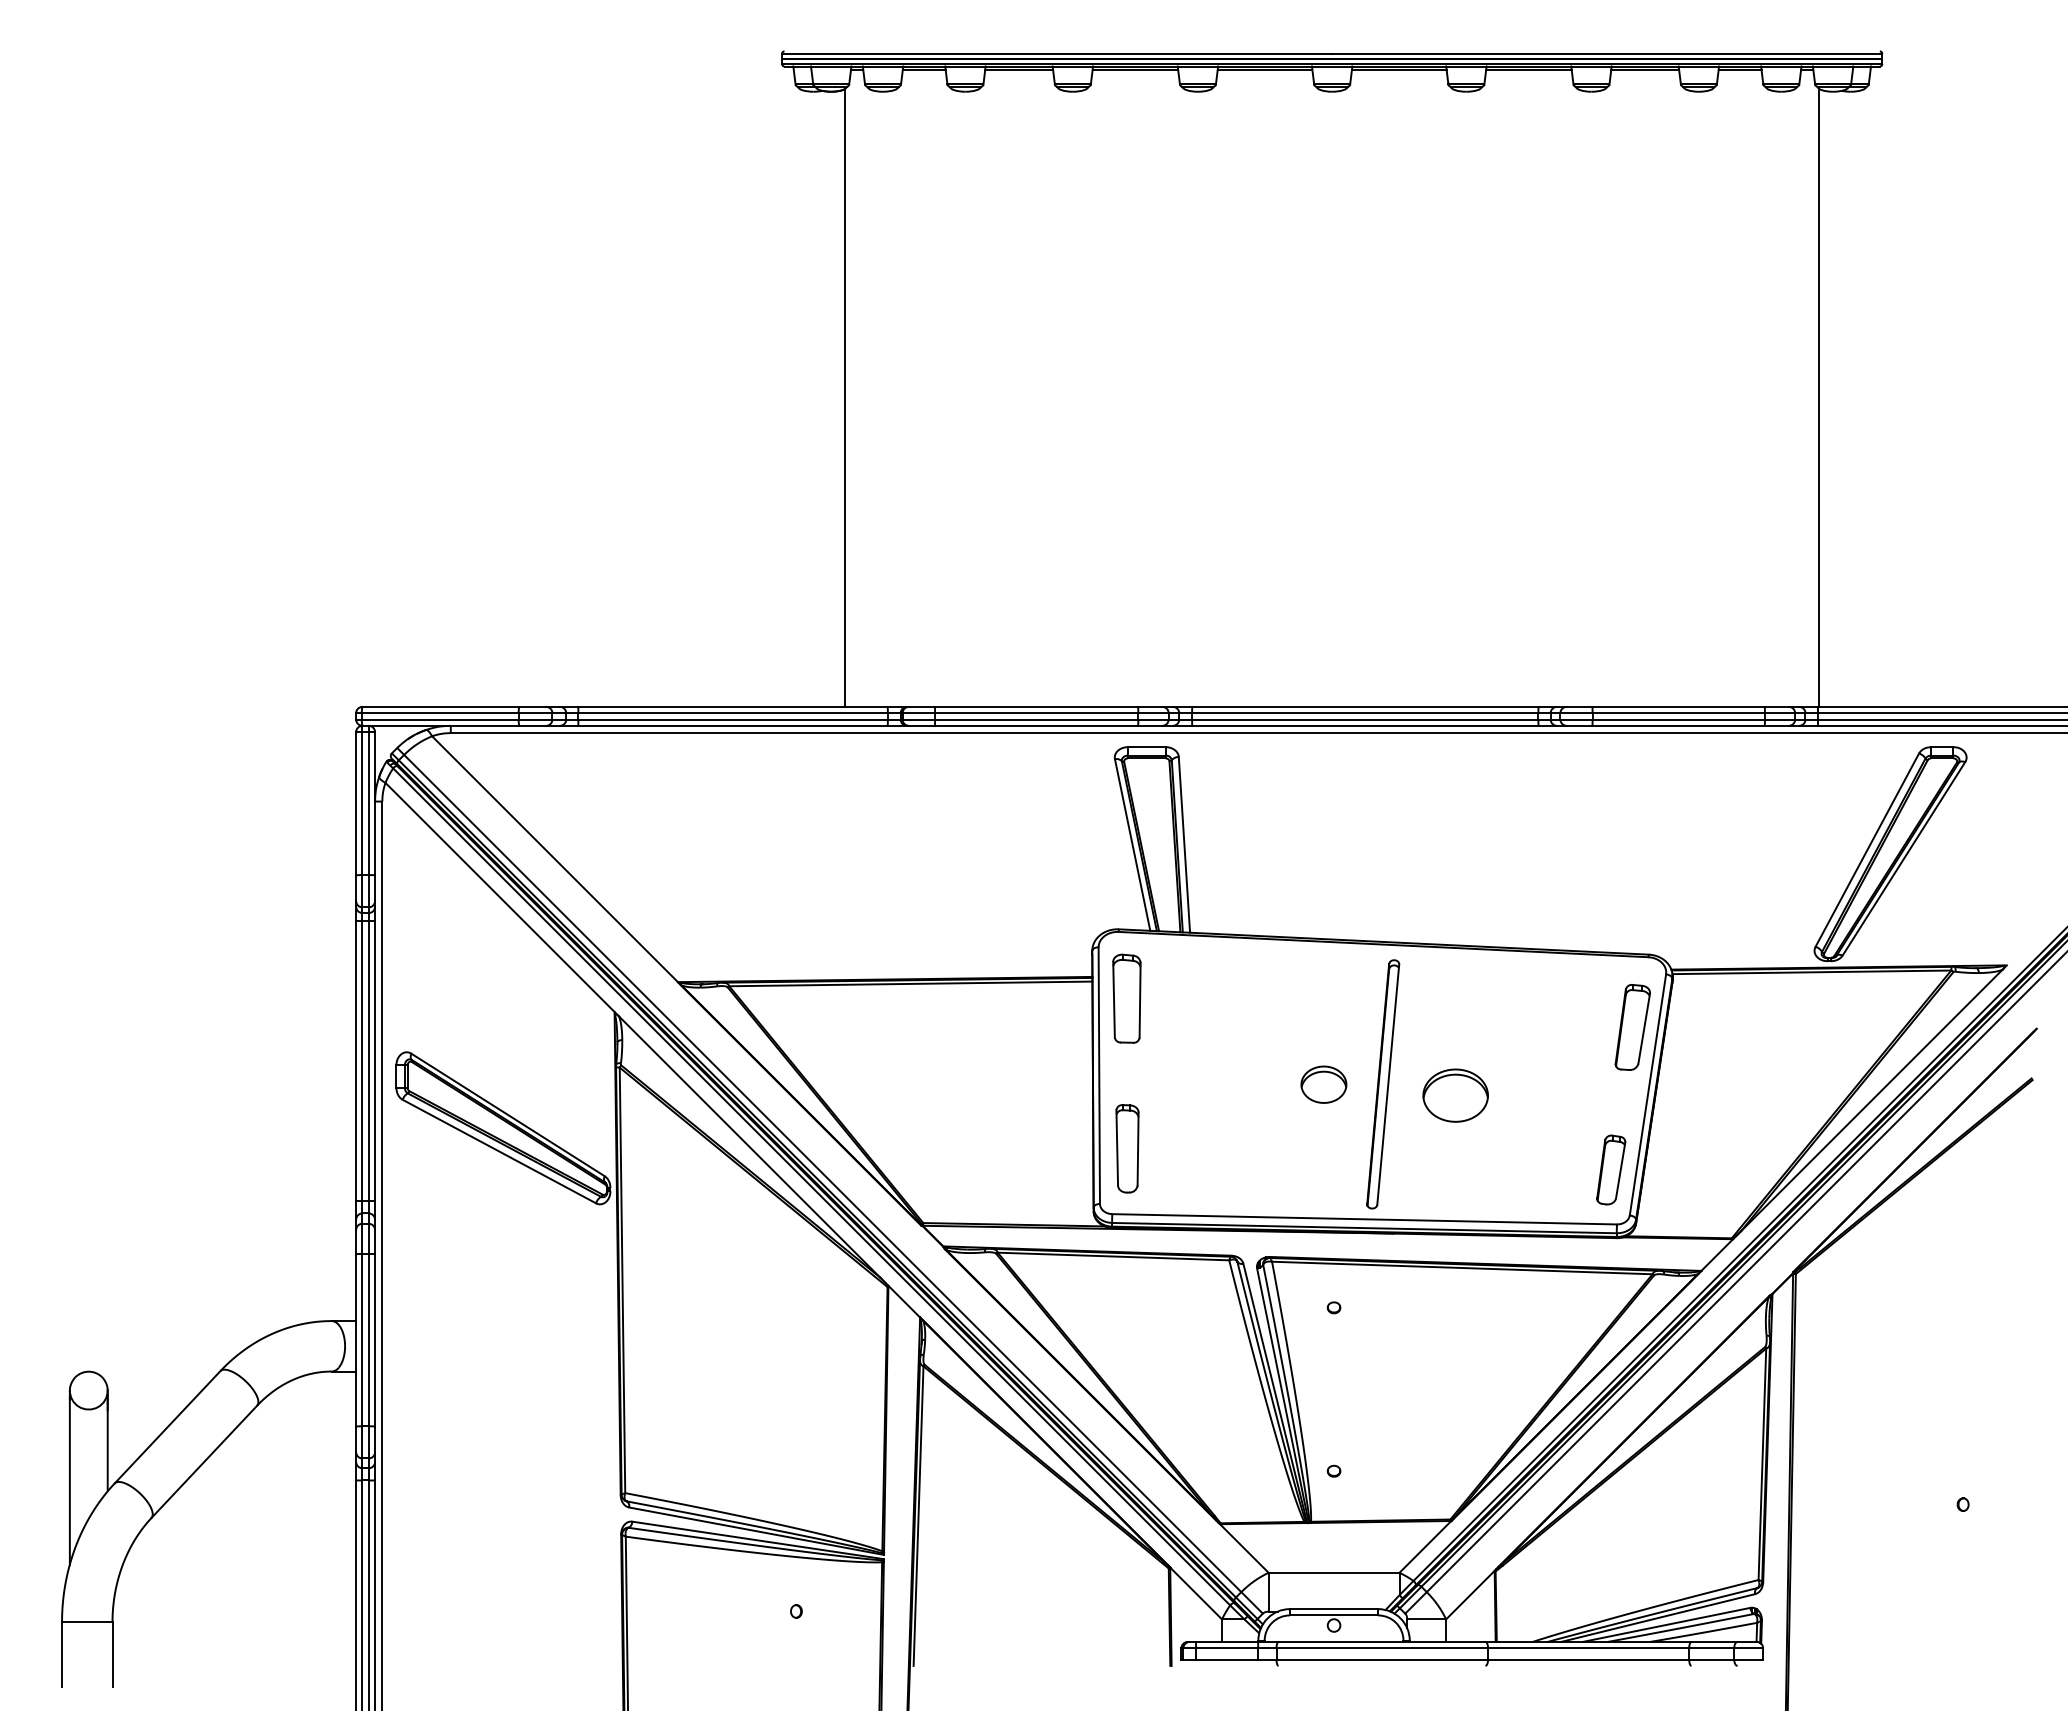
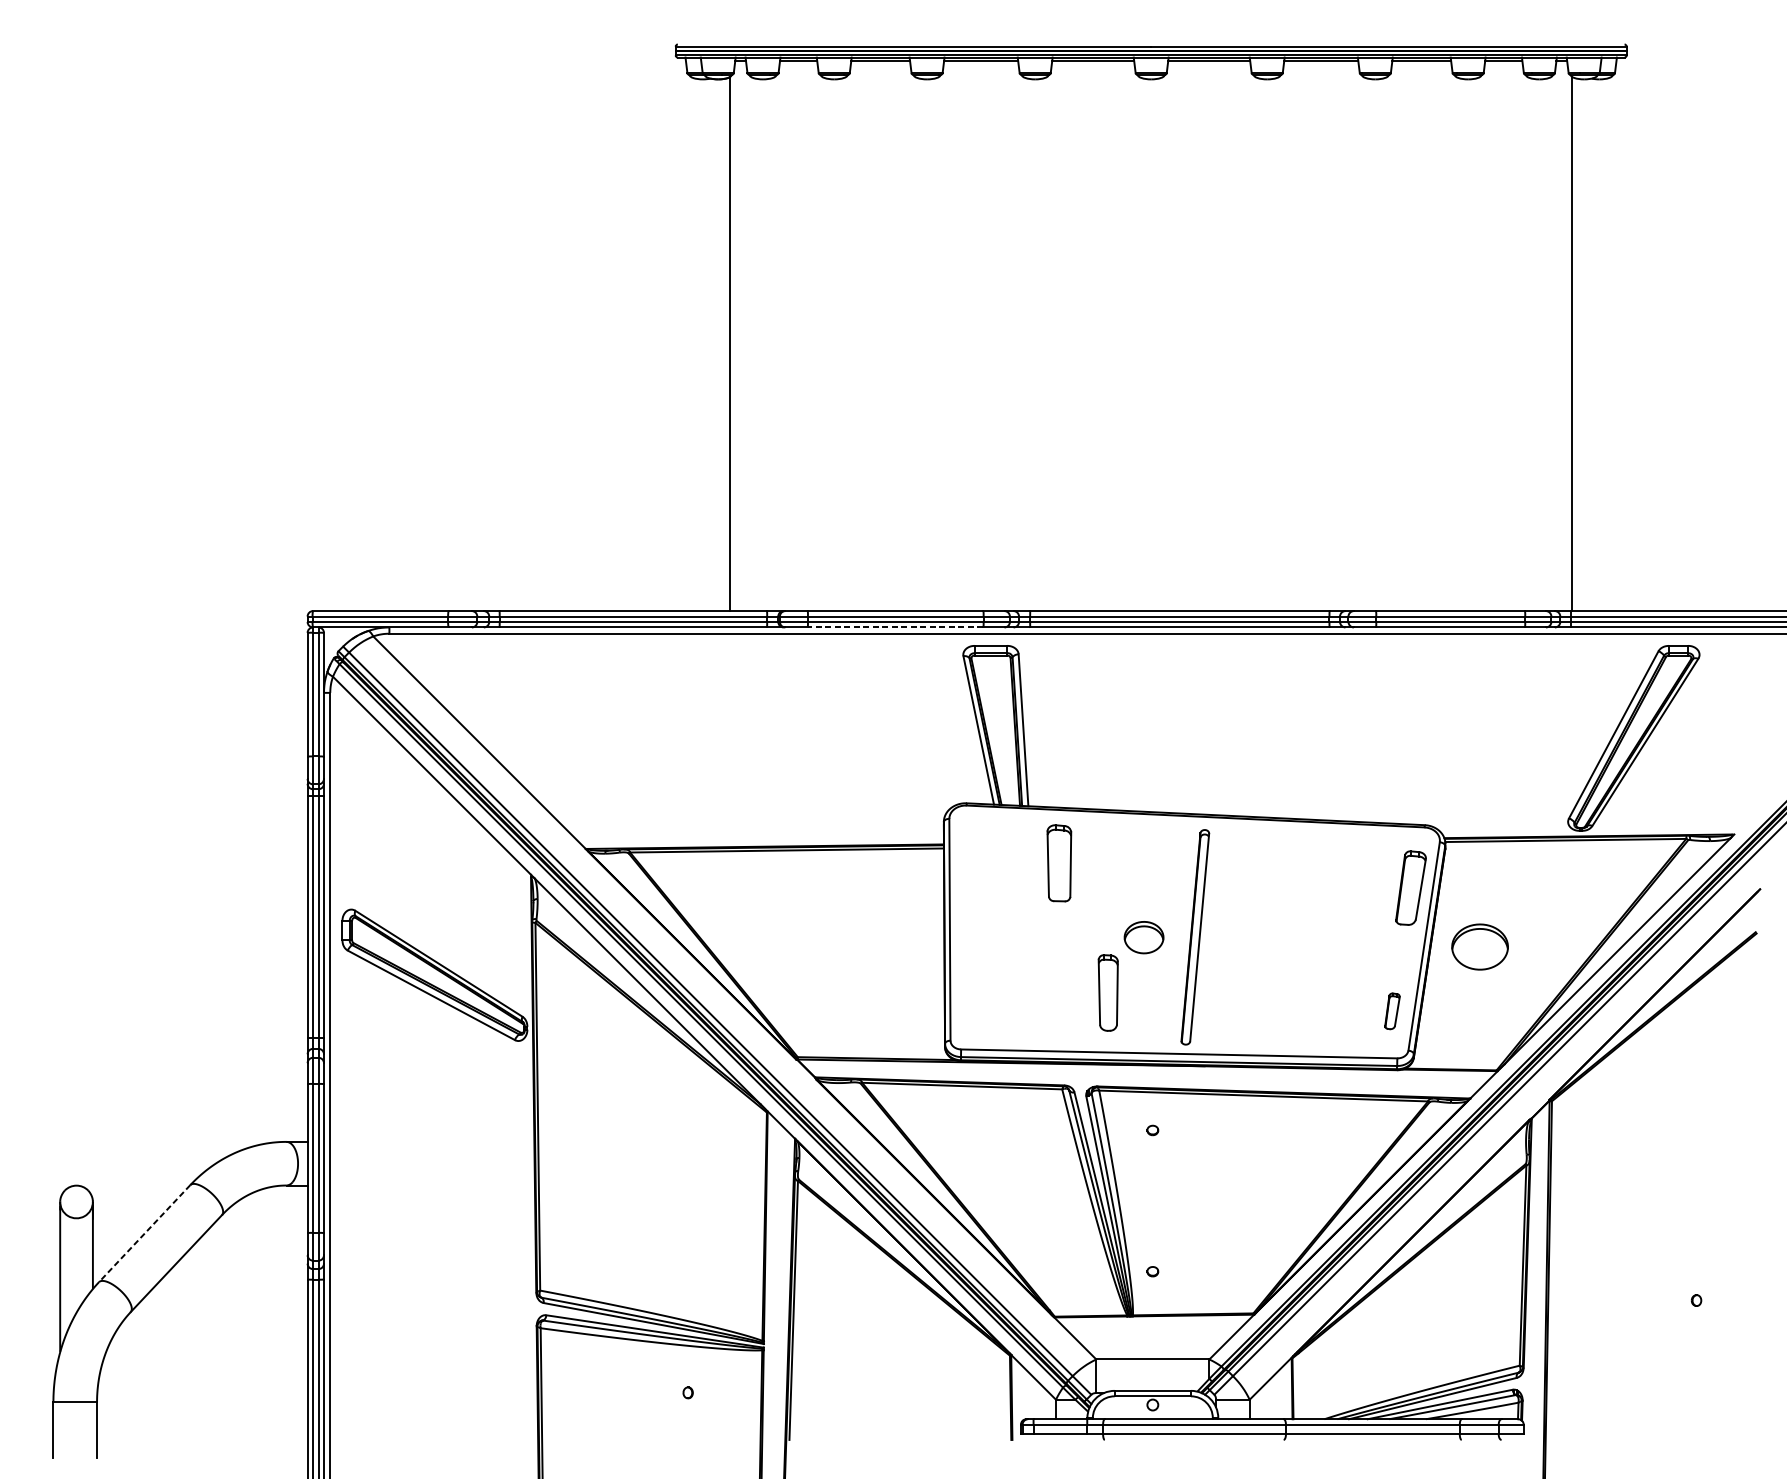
line: (1036, 725) -> (895, 627), solid -> dashed
part: (1126, 998) -> (1059, 863), moved
part: (1455, 1095) -> (1479, 946), moved
part: (1127, 1148) -> (1108, 992), moved
part: (1611, 1169) -> (1392, 1010), size x0.6
line: (167, 1427) -> (144, 1233), solid -> dashed

